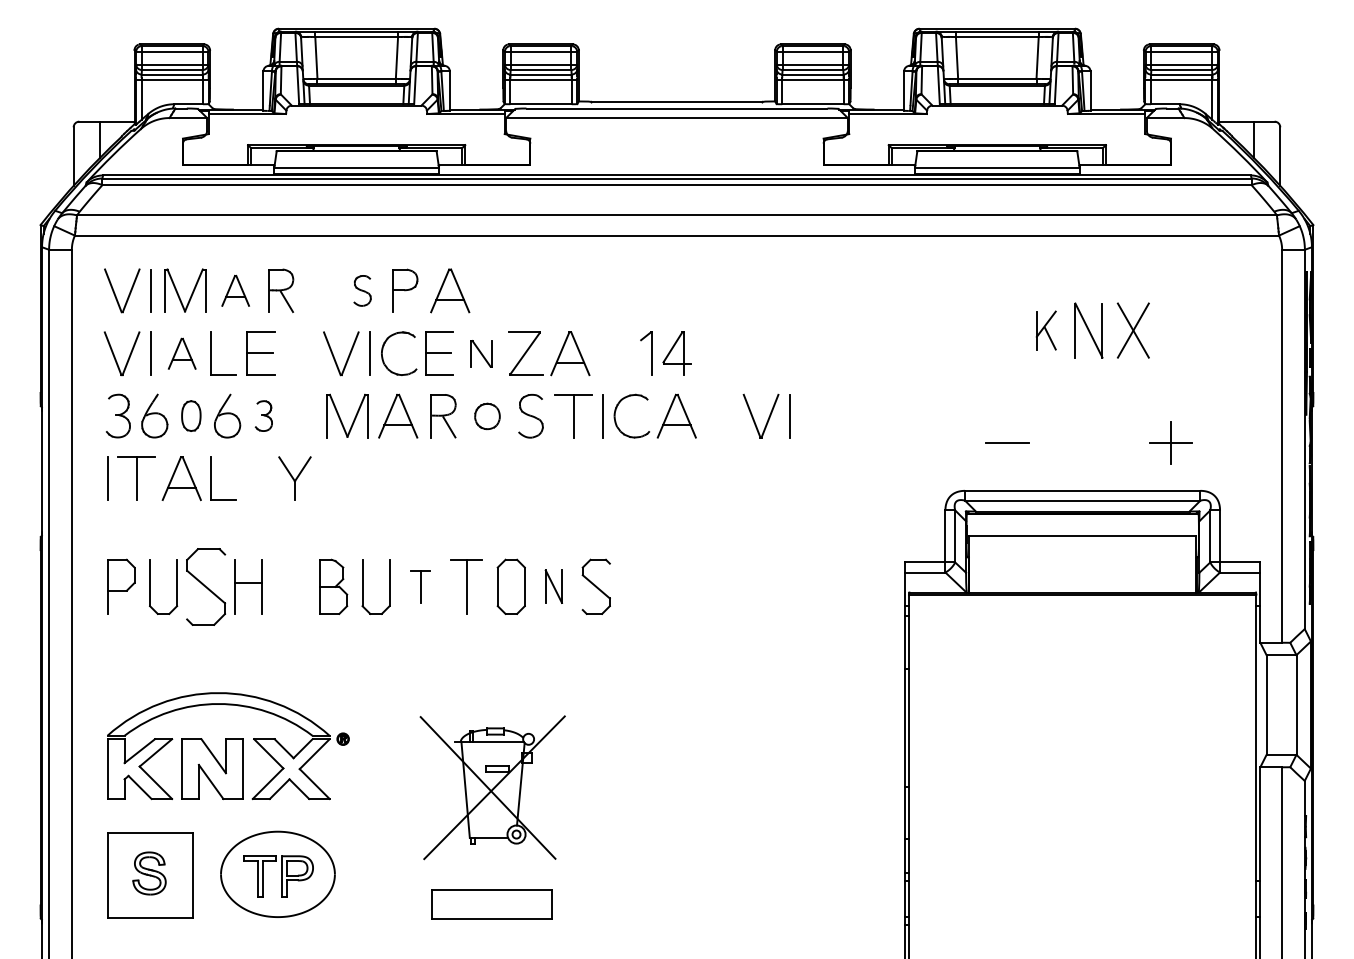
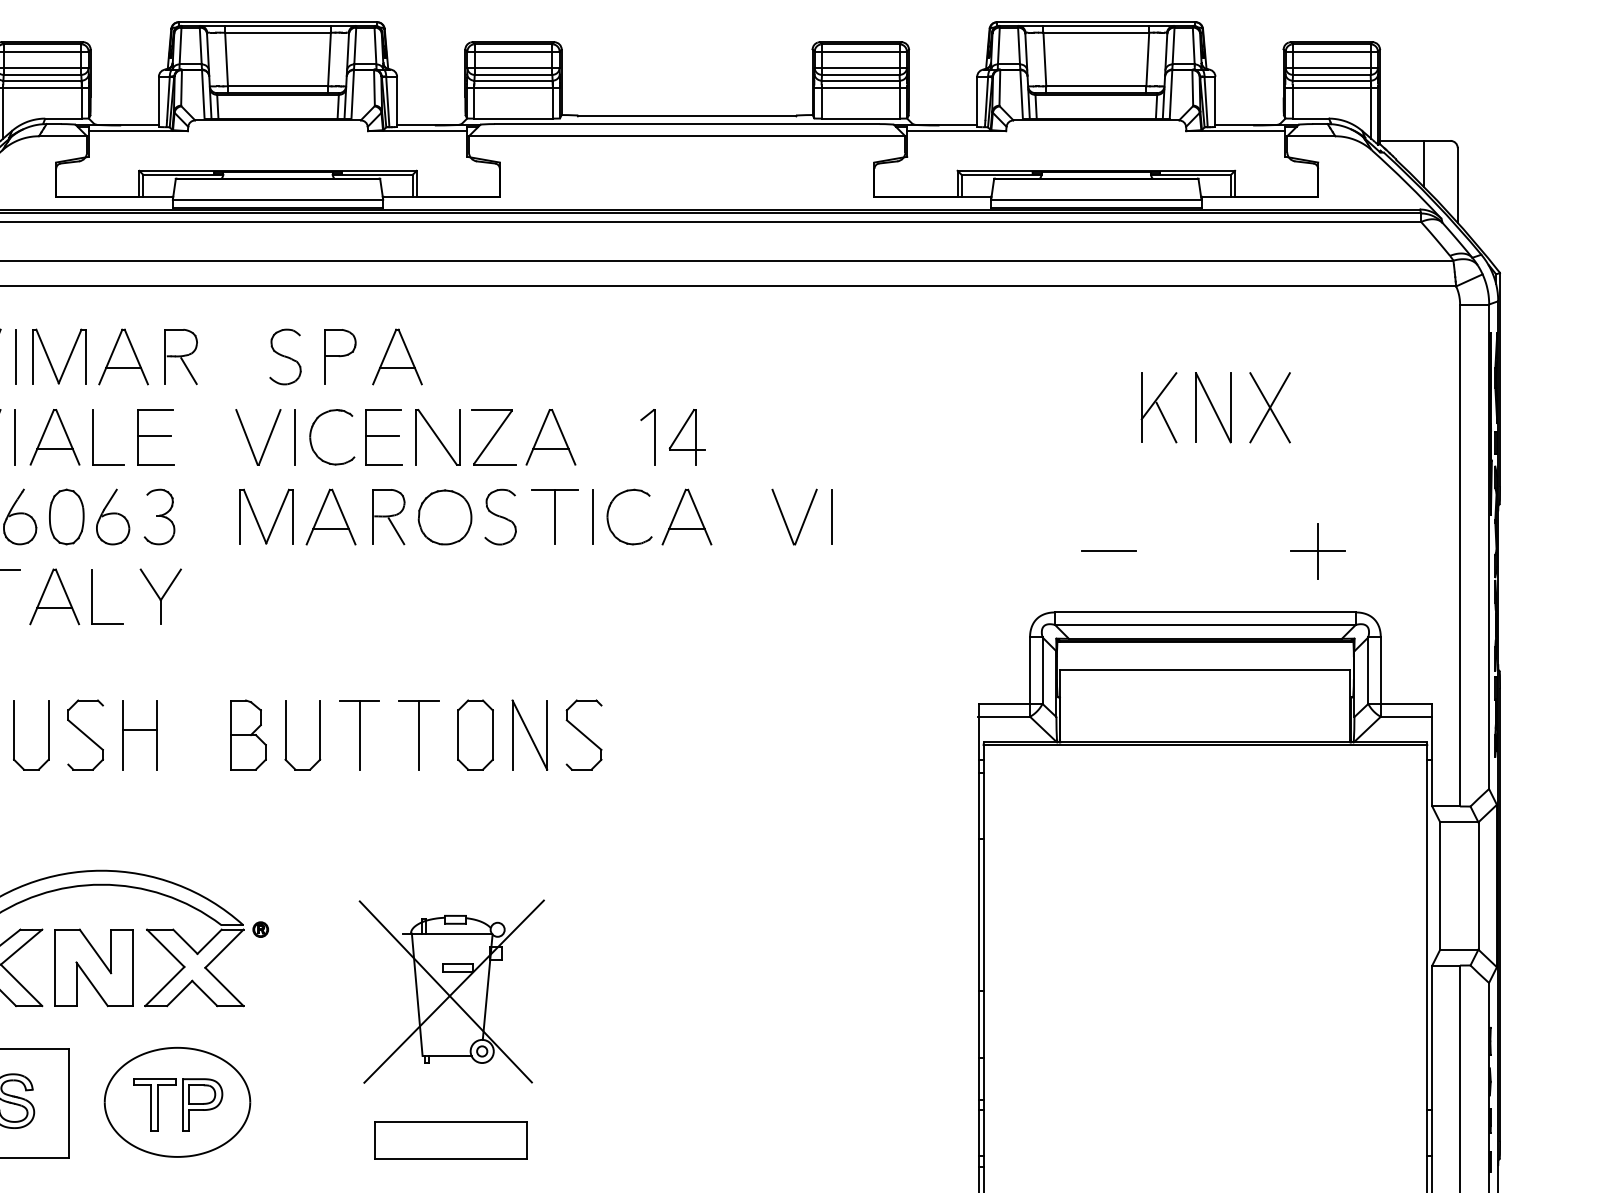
part: (235, 290) -> (123, 356), size x1.43
part: (362, 290) -> (285, 356), size x1.43
part: (1045, 330) -> (1157, 407), size x1.43
part: (182, 353) -> (55, 437), size x1.43
part: (481, 353) -> (437, 437), size x1.67
part: (191, 415) -> (67, 516), size x1.43
part: (263, 415) -> (159, 516), size x1.43
part: (487, 416) -> (445, 517), size x1.67
part: (294, 478) -> (160, 596), moved
part: (205, 586) -> (84, 734), size x0.71
part: (420, 586) -> (359, 734), size x1.67
part: (553, 586) -> (529, 734), size x1.67

